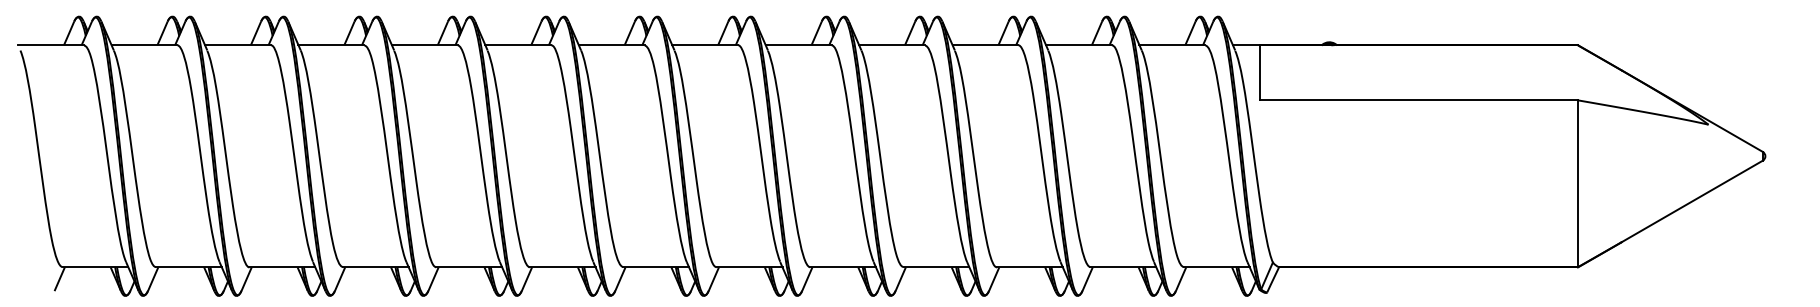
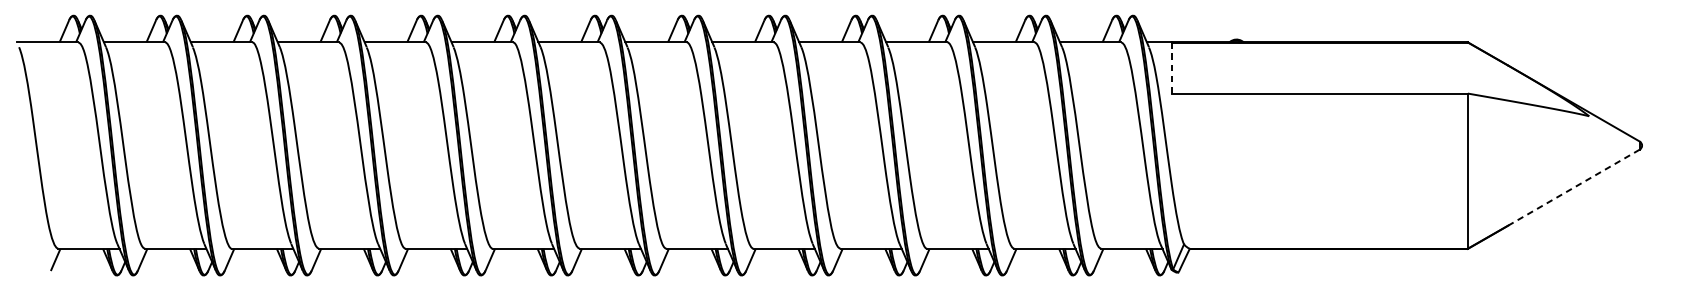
line: (1260, 72) -> (1172, 67), solid -> dashed
line: (1692, 201) -> (1574, 187), solid -> dashed

